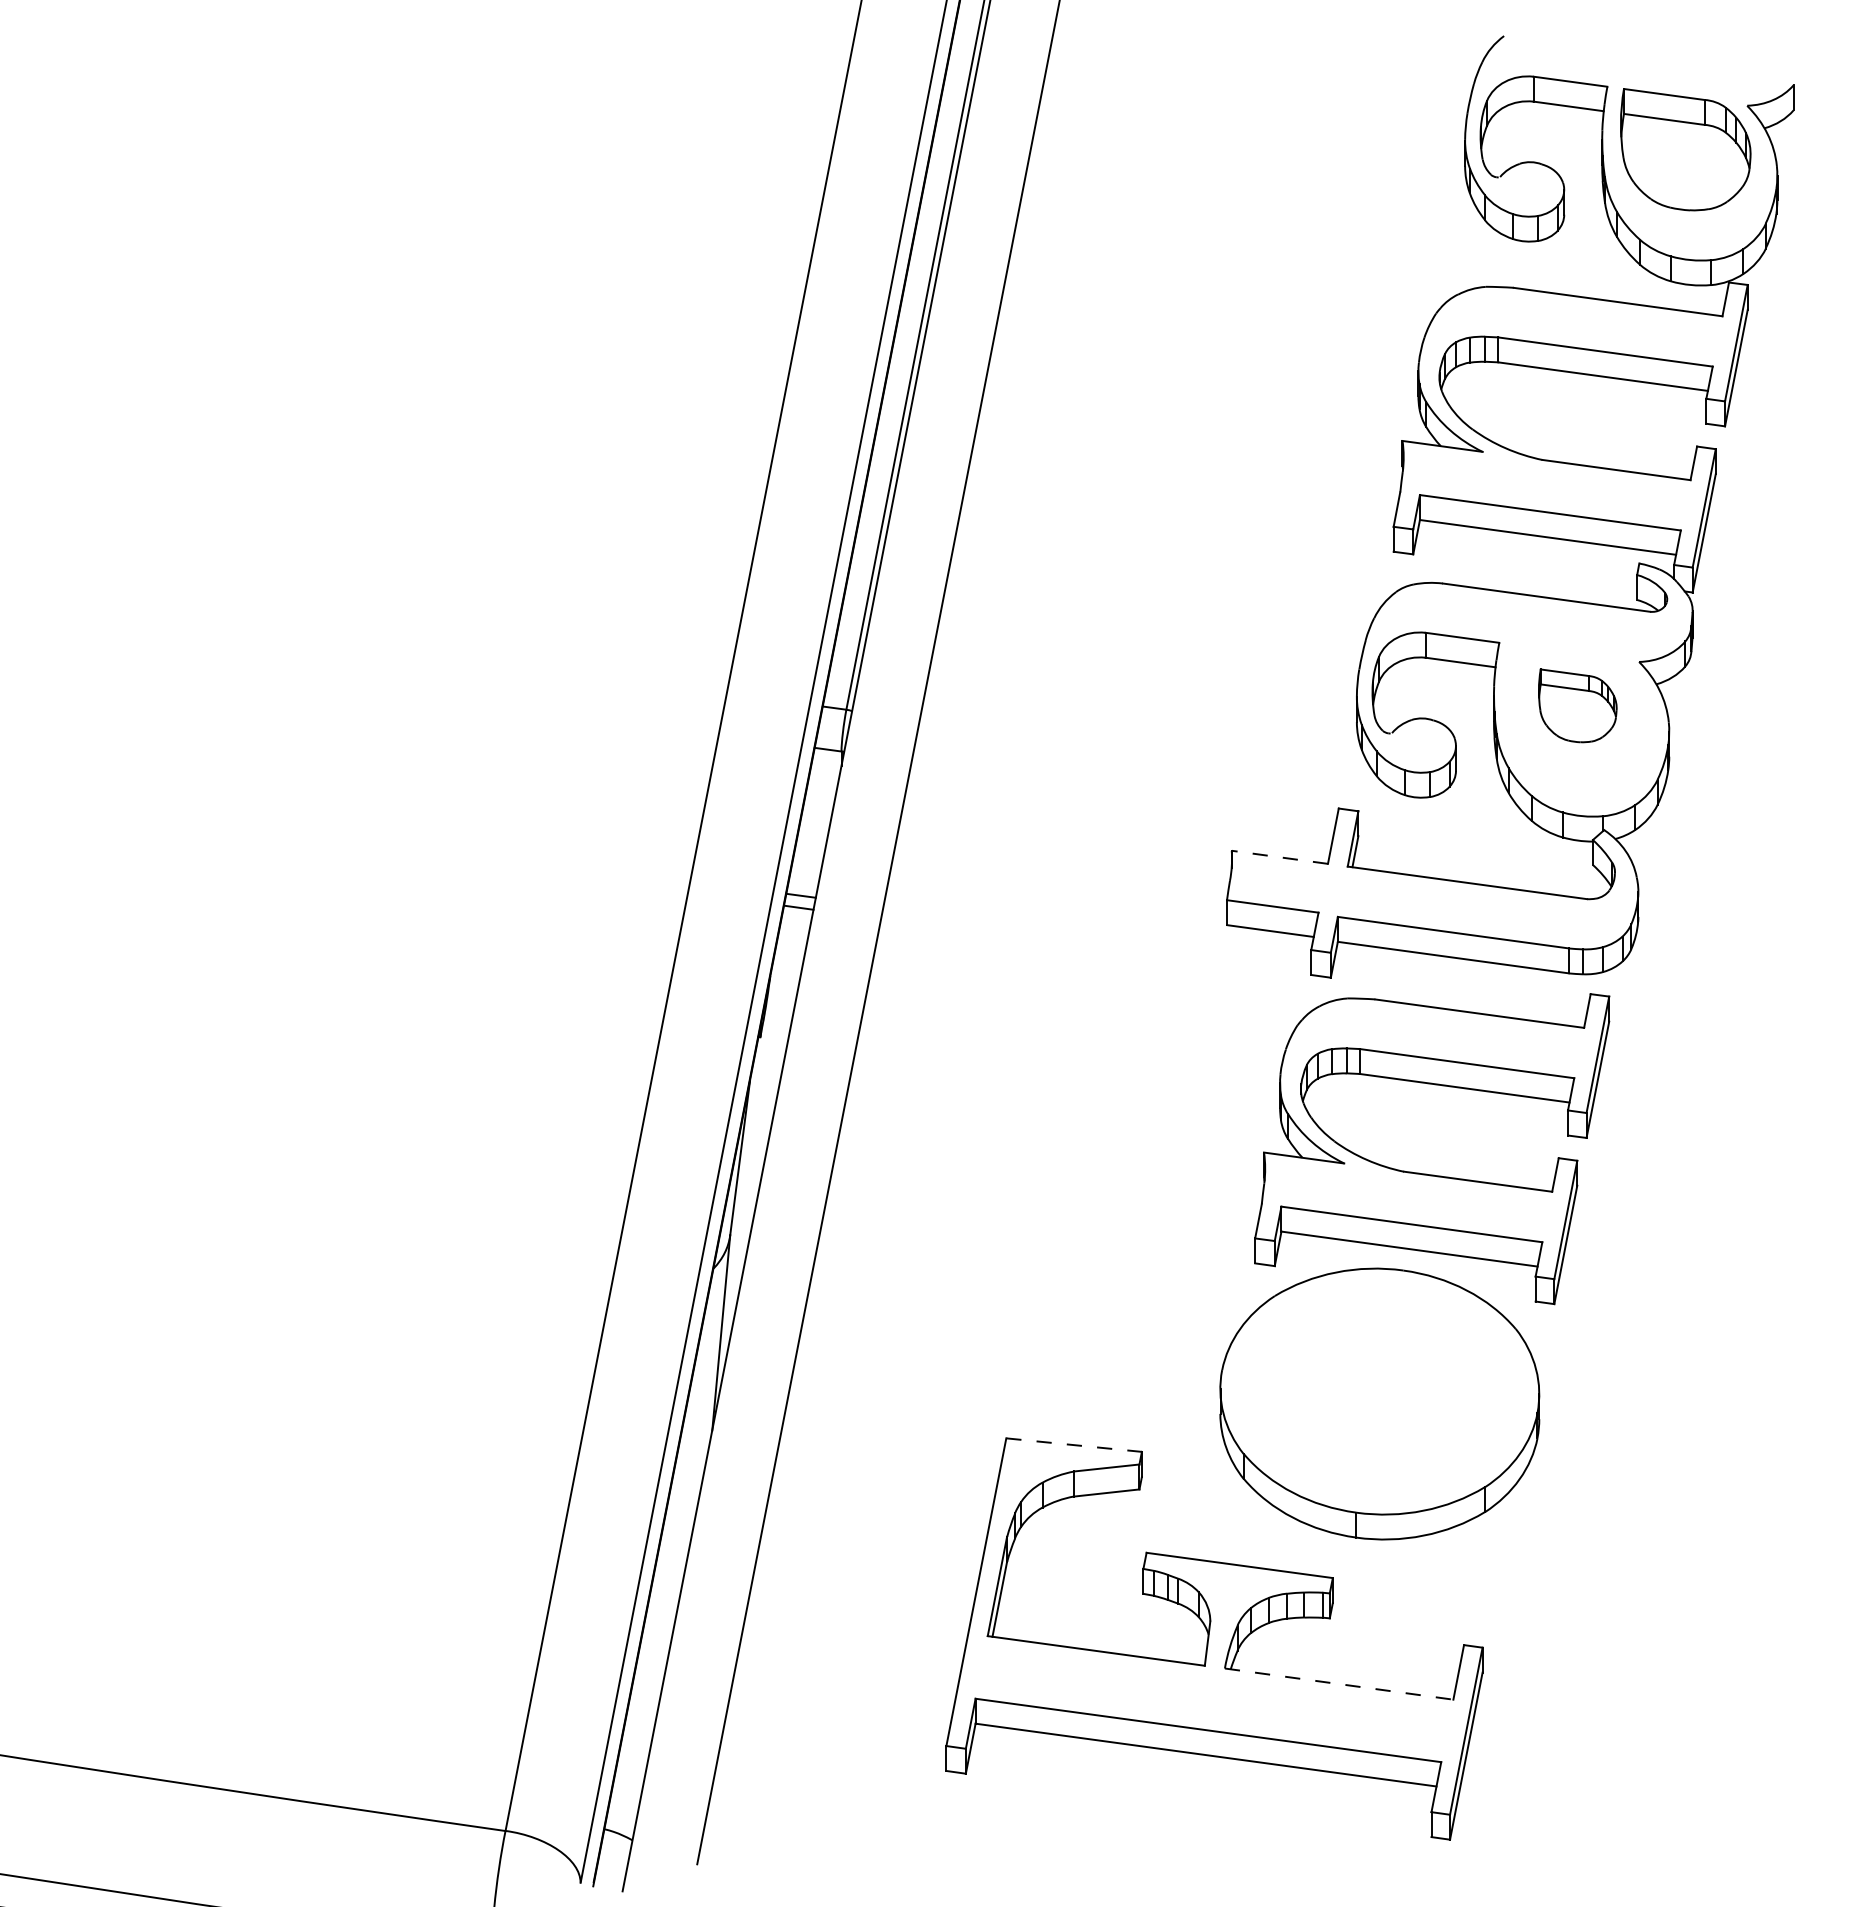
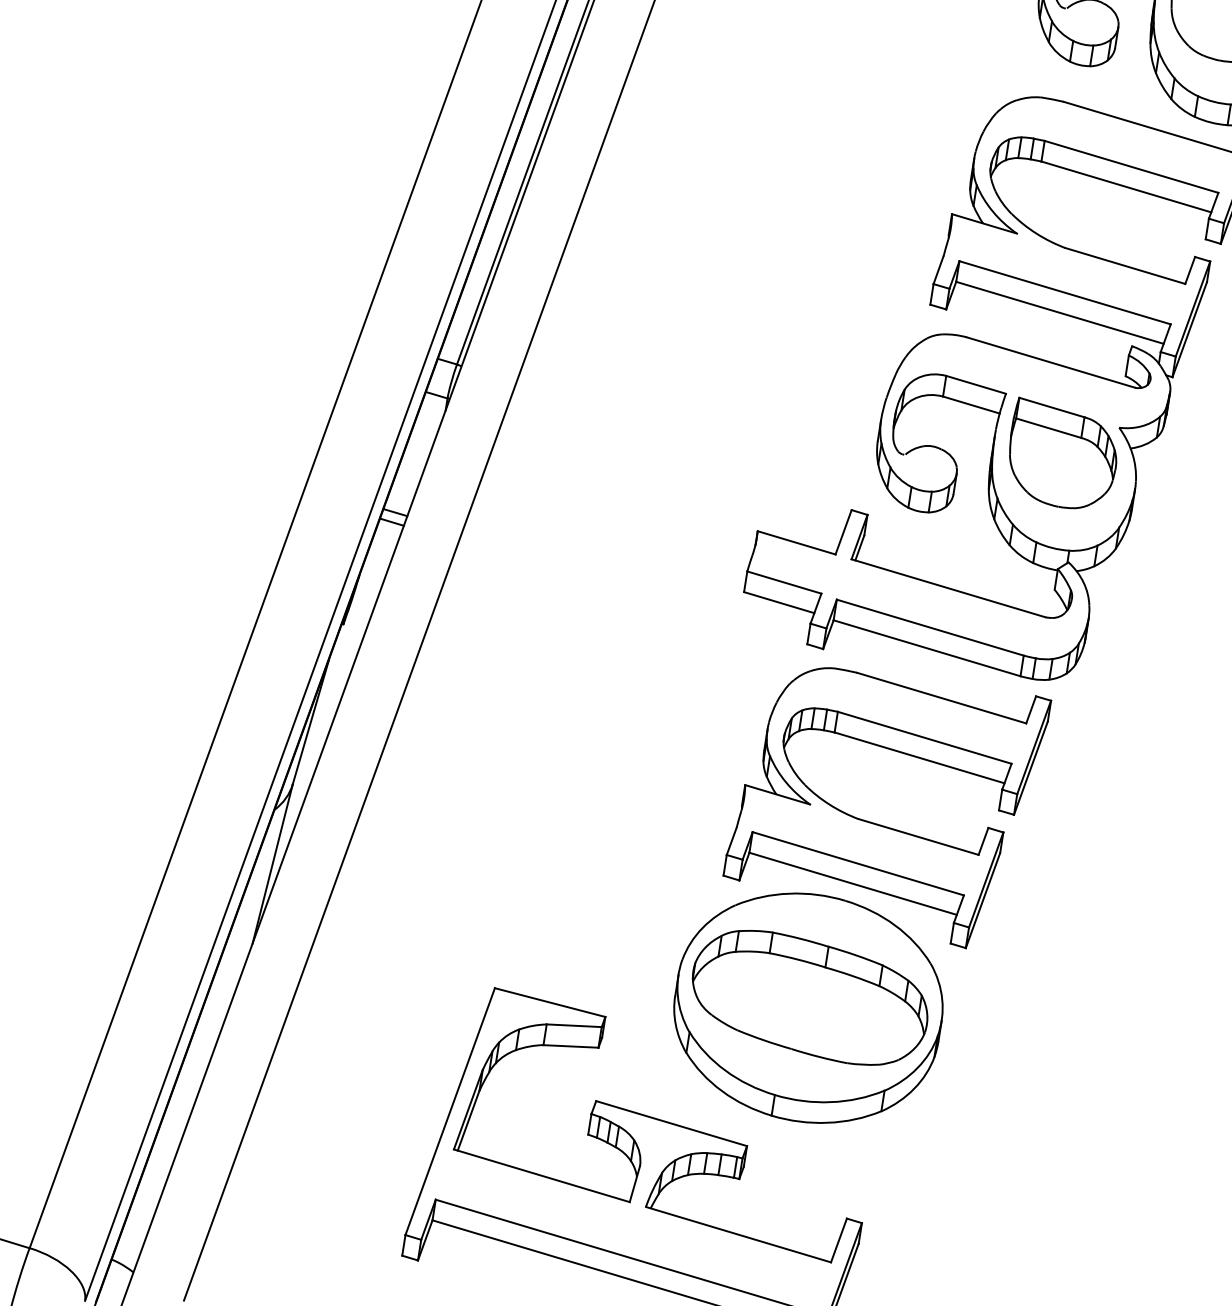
part: (1577, 705) -> (1062, 455), size x1.67
line: (1279, 857) -> (796, 542), dashed -> solid
part: (1379, 1391) -> (809, 997), added
line: (1074, 1445) -> (550, 1002), dashed -> solid
line: (1339, 1684) -> (738, 1235), dashed -> solid

